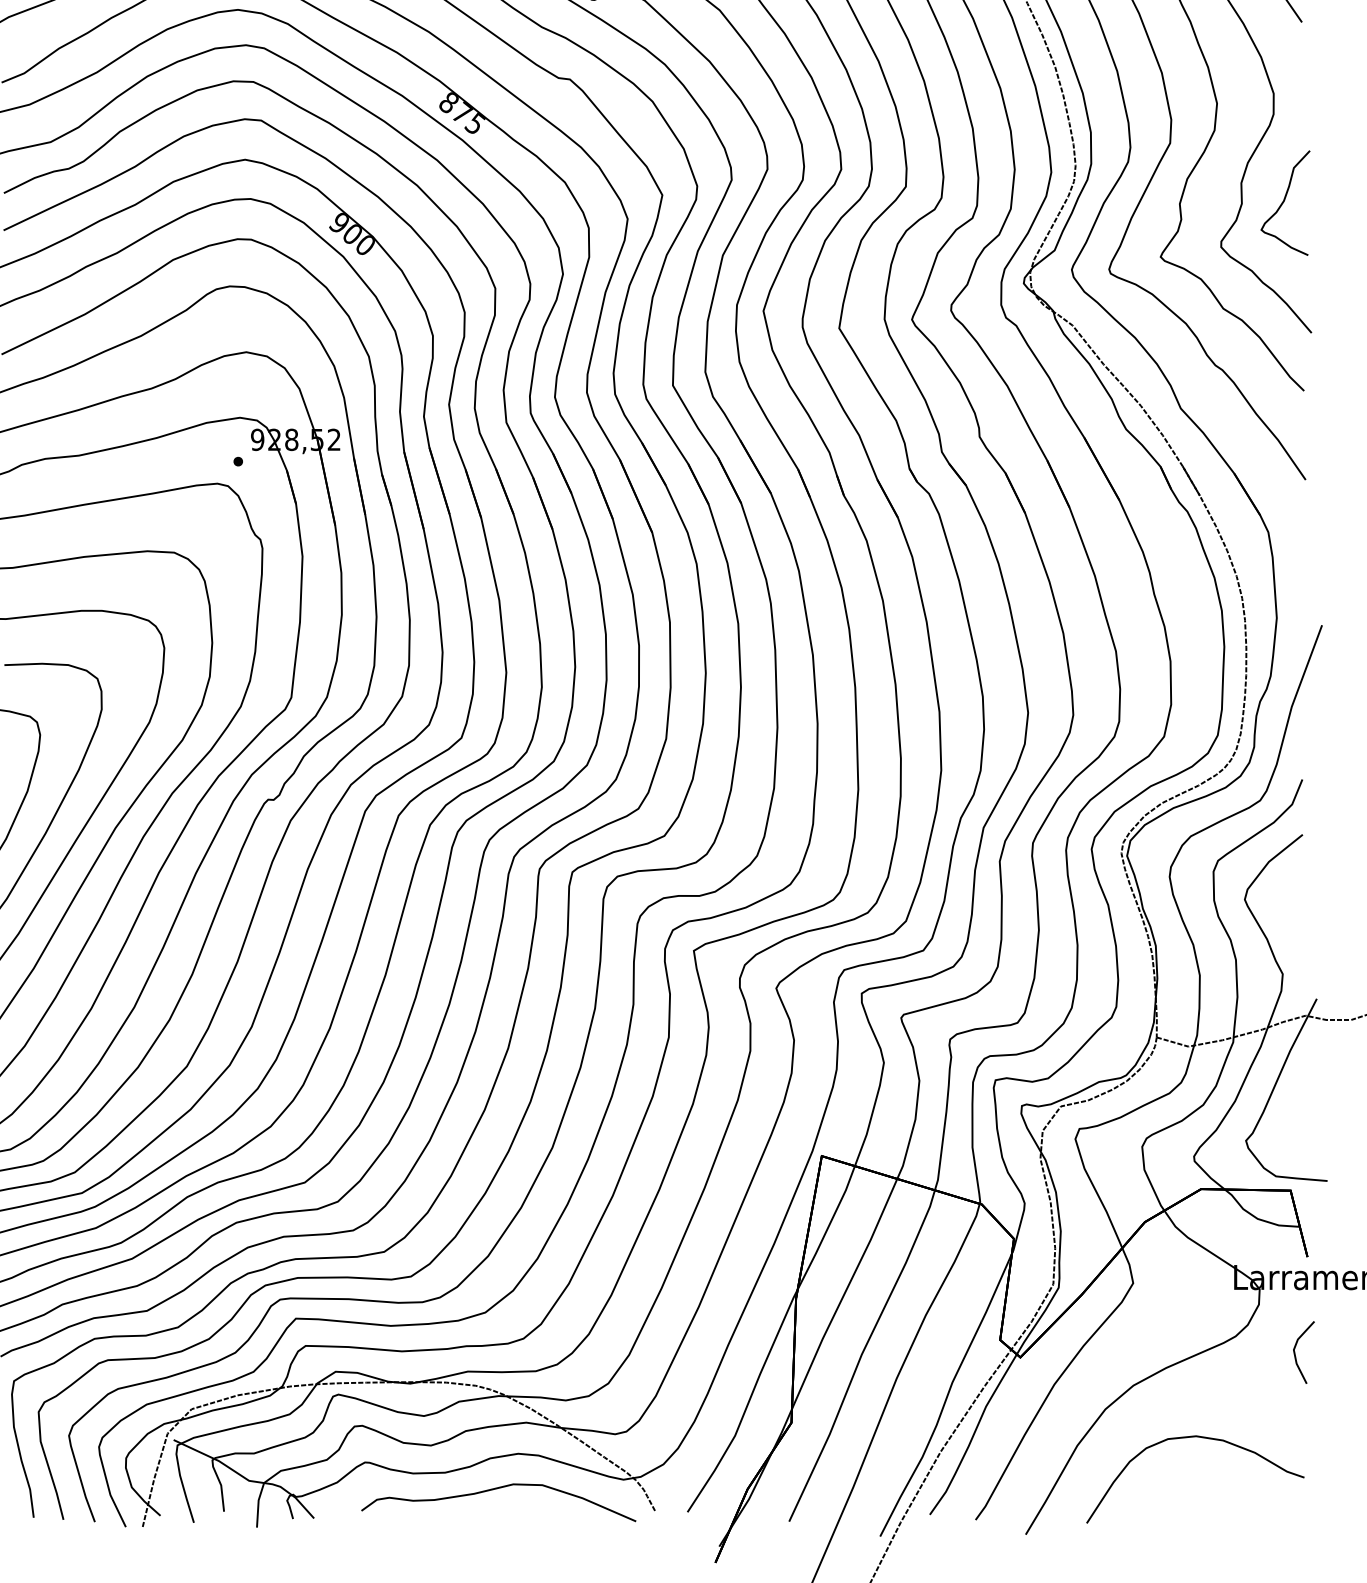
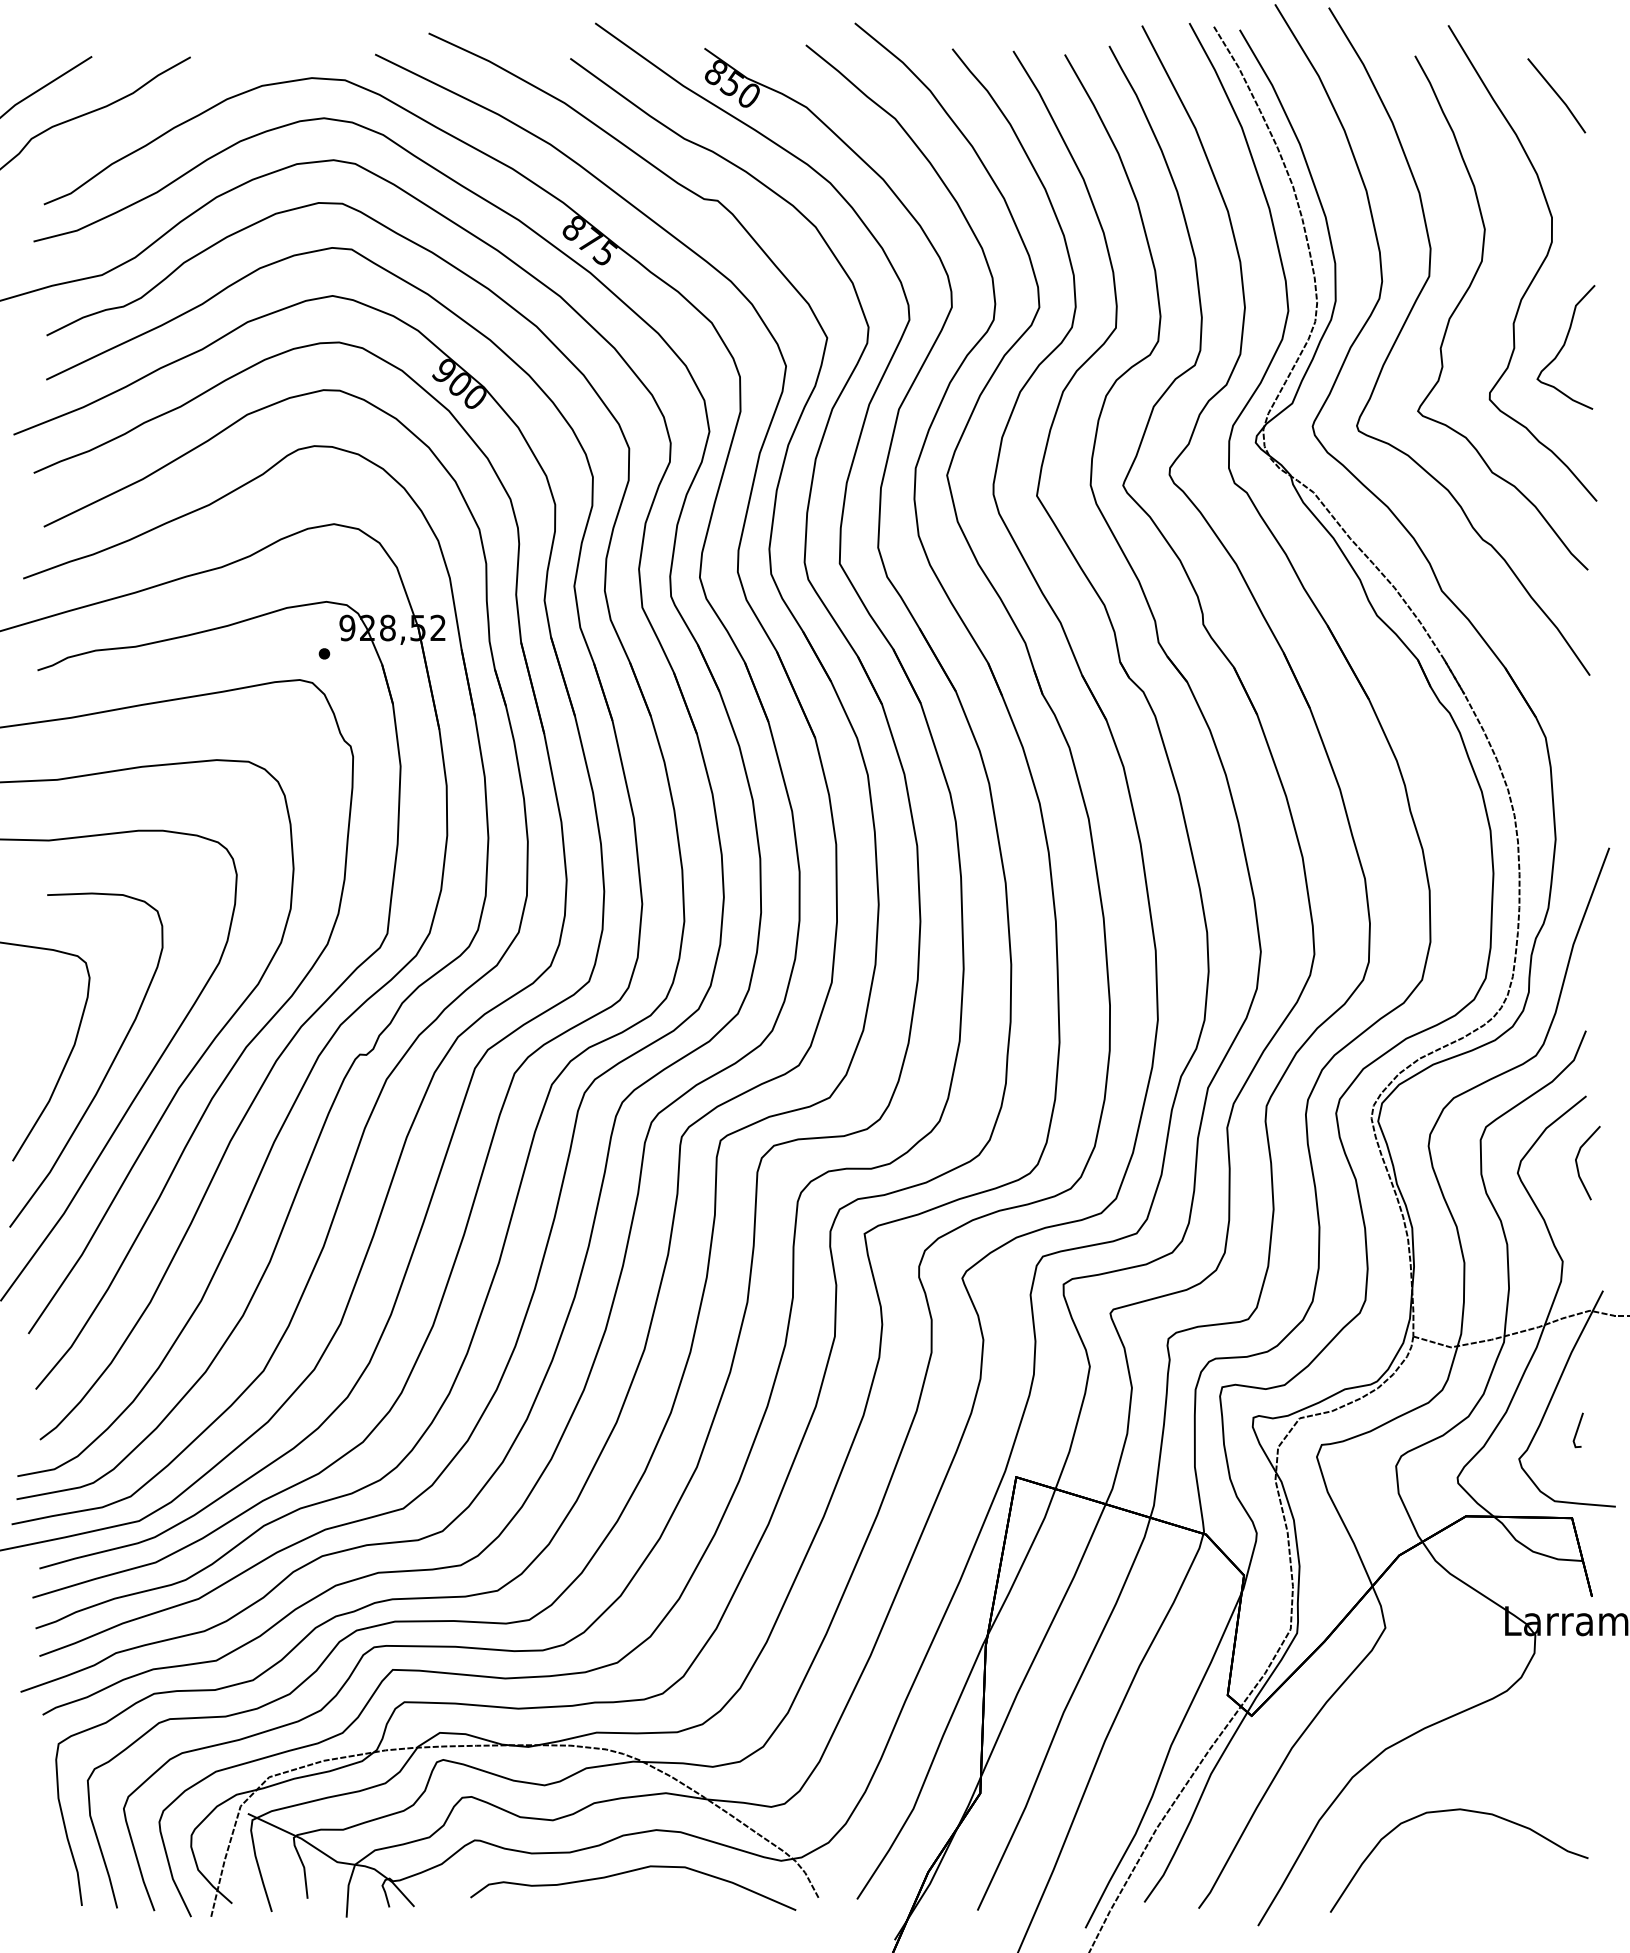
line: (1295, 1116) -> (1577, 1430), added
line: (1296, 1355) -> (1578, 1166), moved

